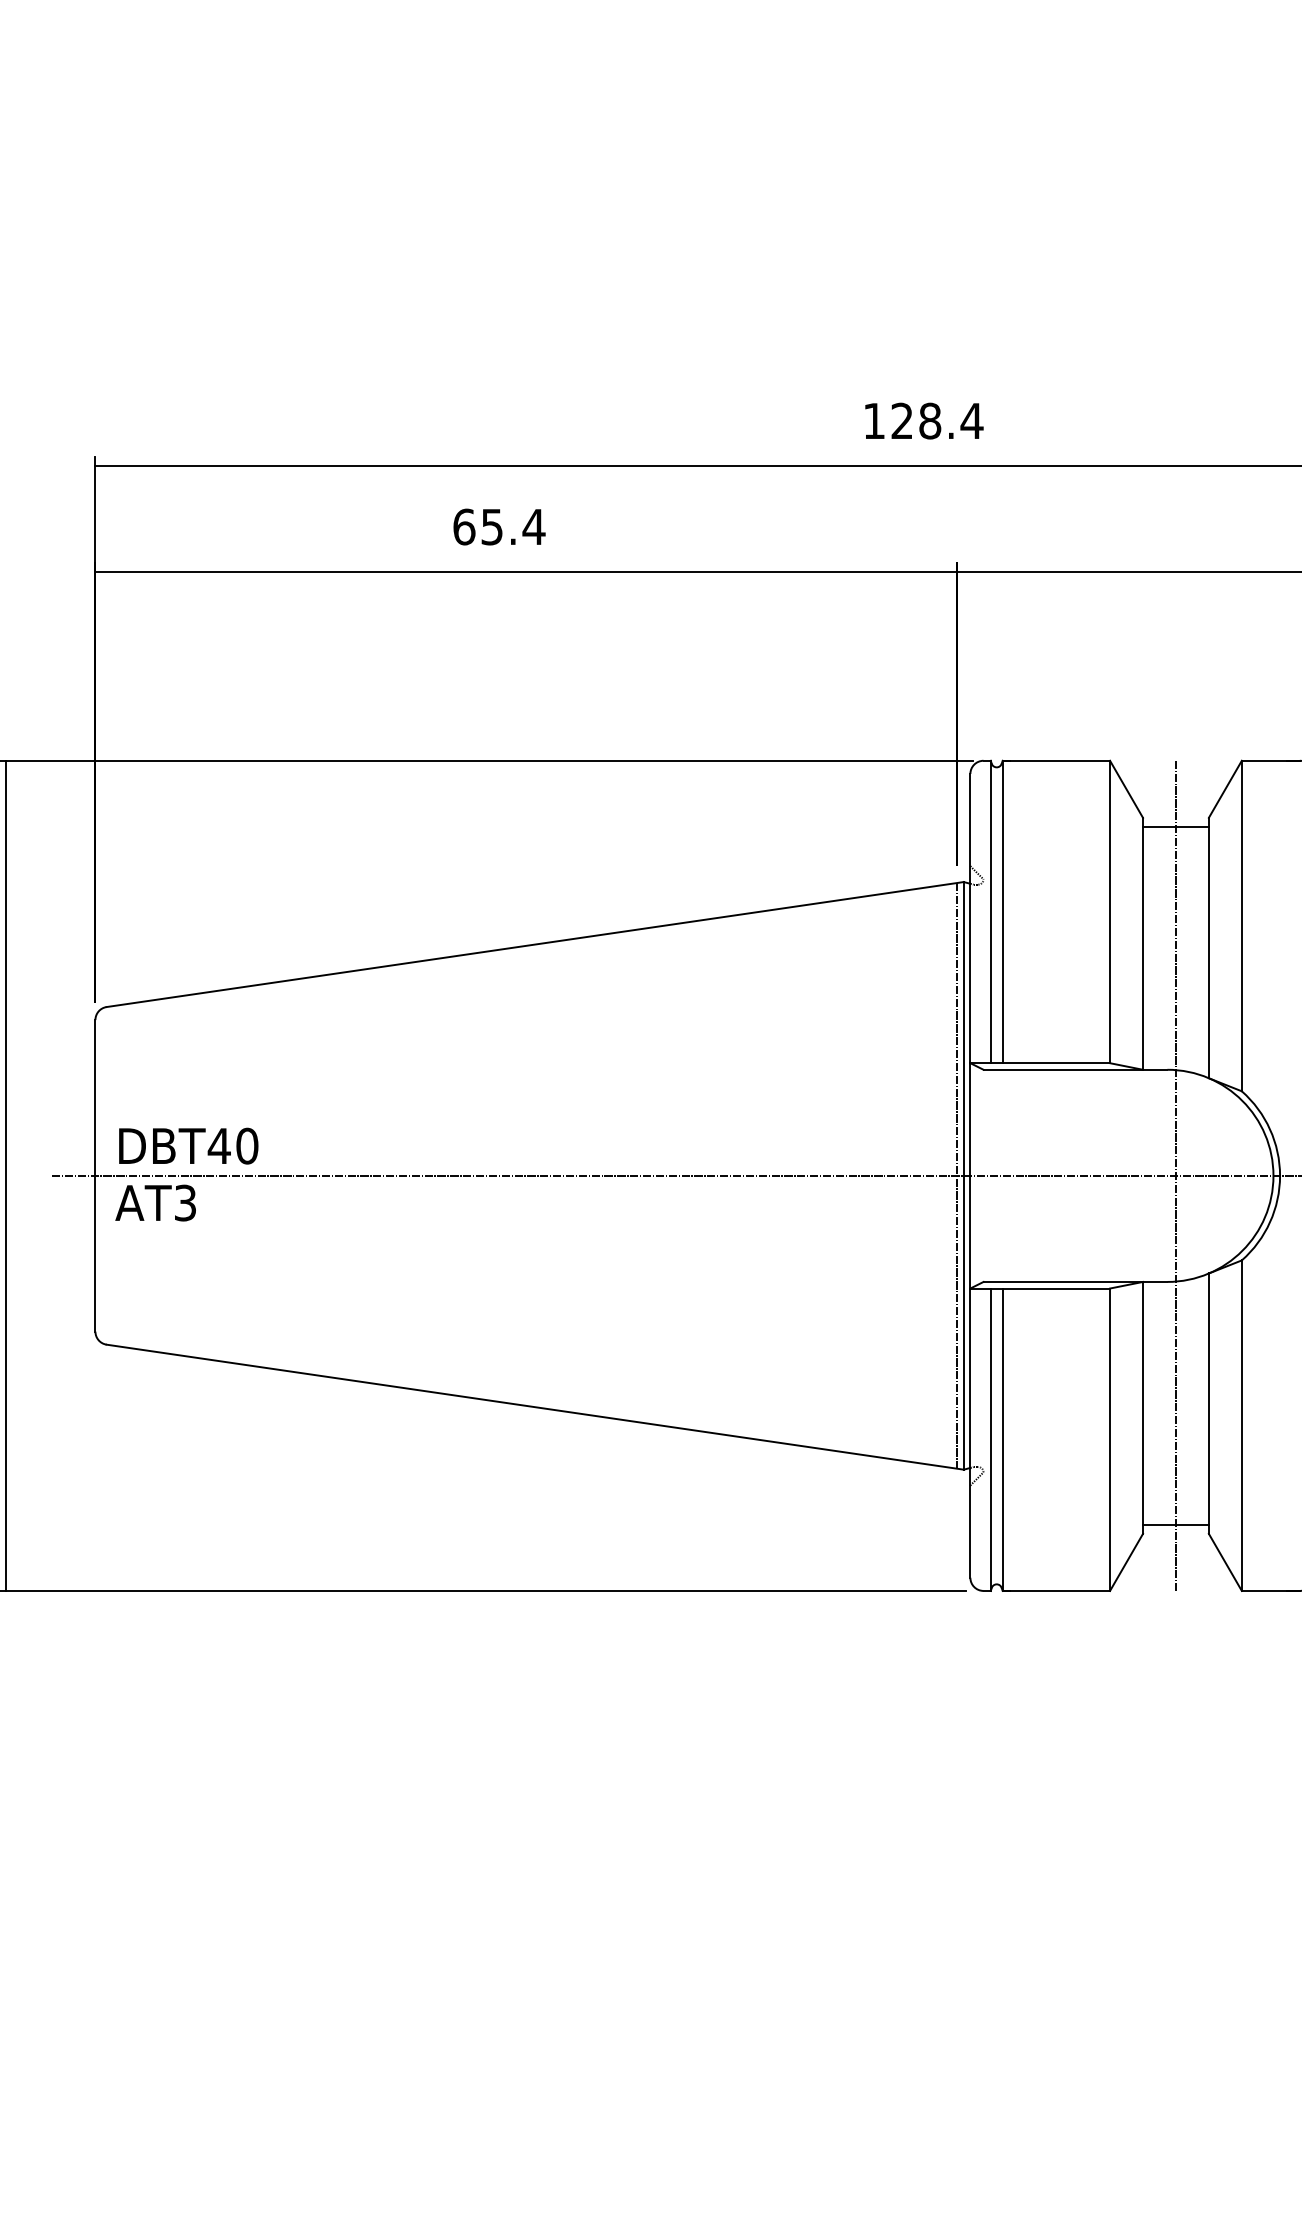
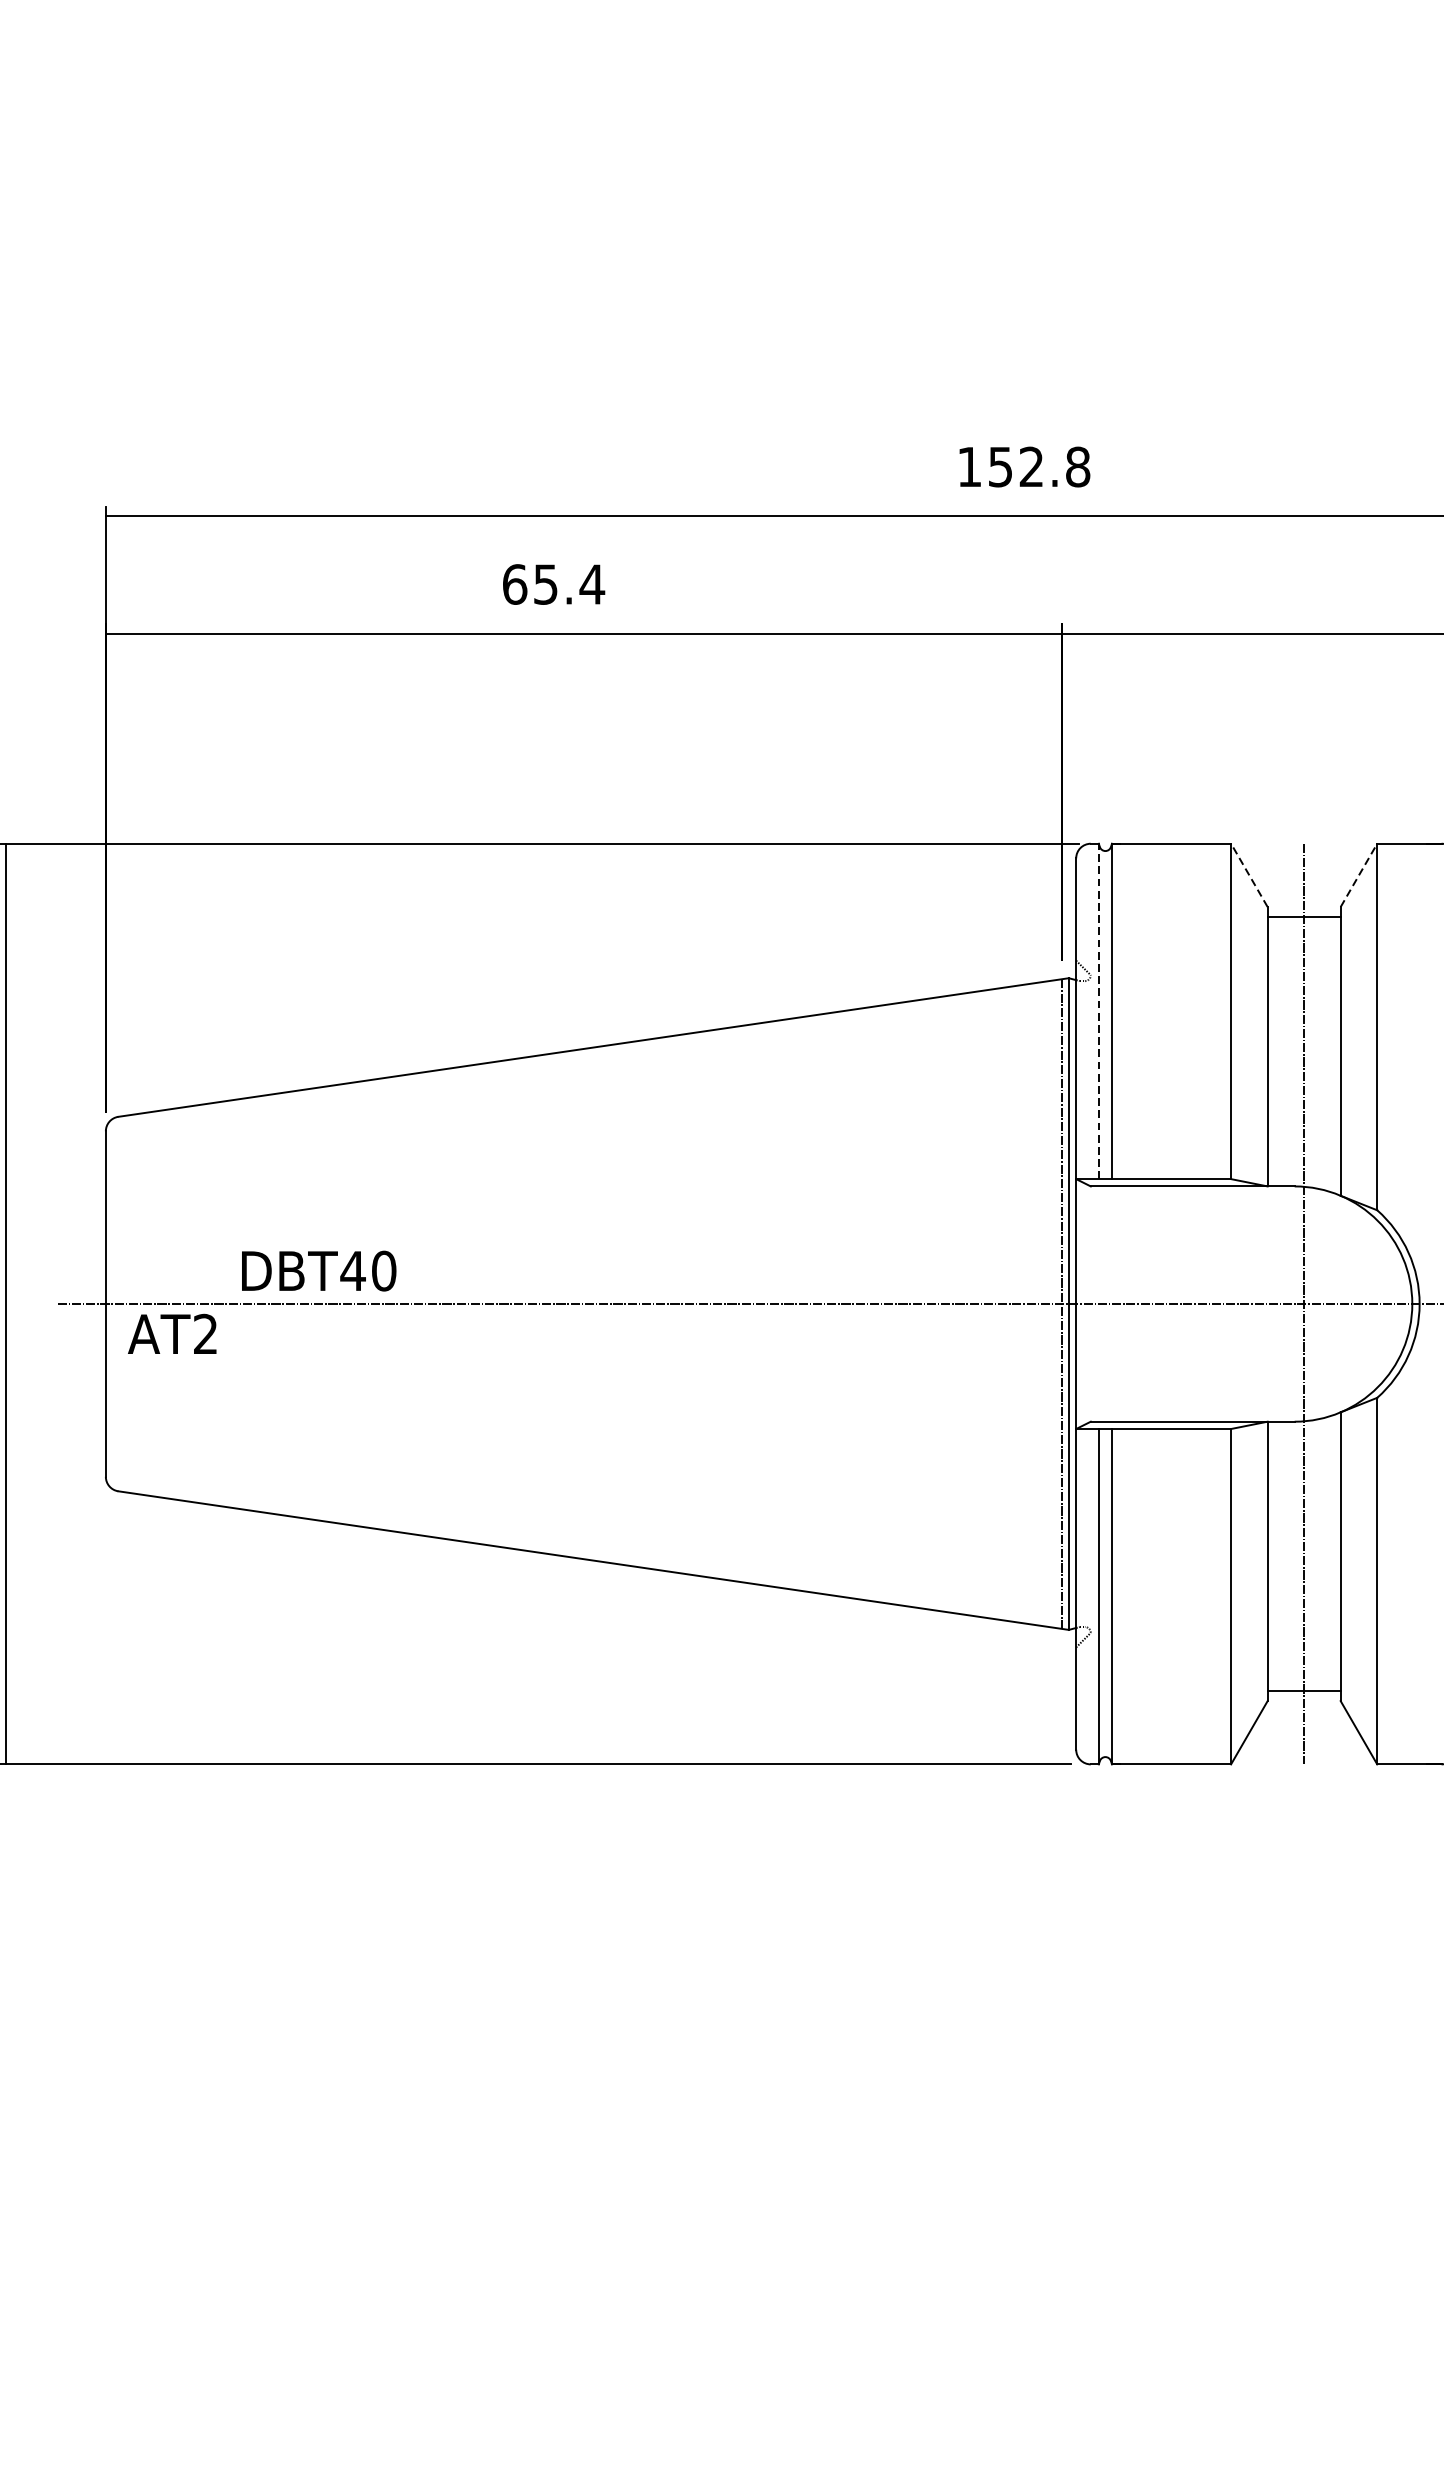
text: (937, 420) -> (1039, 466), 128.4 -> 152.8
line: (1126, 789) -> (1249, 875), solid -> dashed
line: (1225, 789) -> (1359, 875), solid -> dashed
line: (990, 911) -> (1098, 1010), solid -> dashed
text: (188, 1145) -> (318, 1270), moved
text: (184, 1203) -> (204, 1334), AT3 -> AT2

